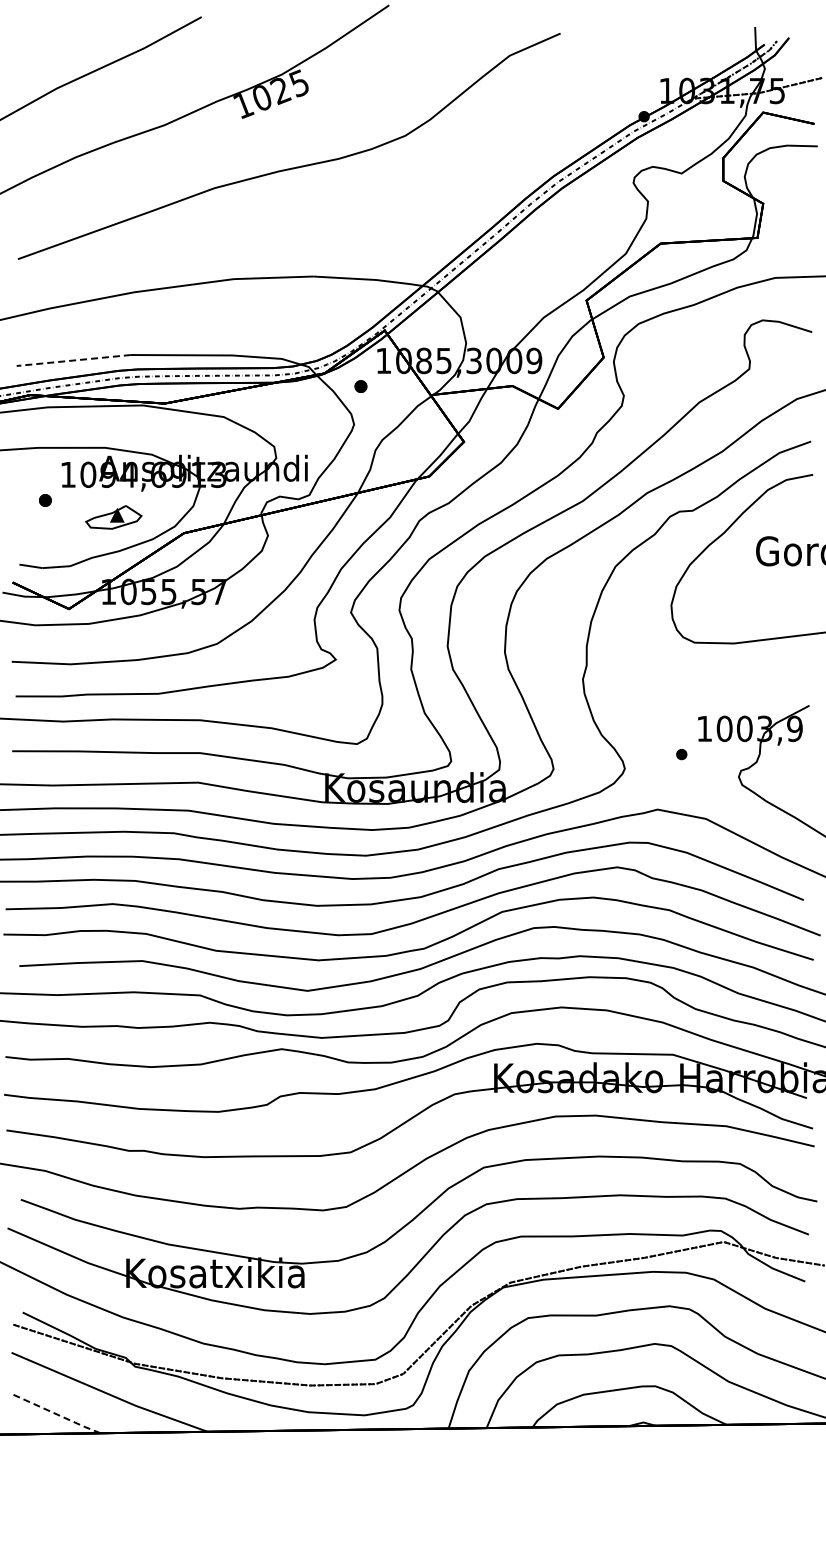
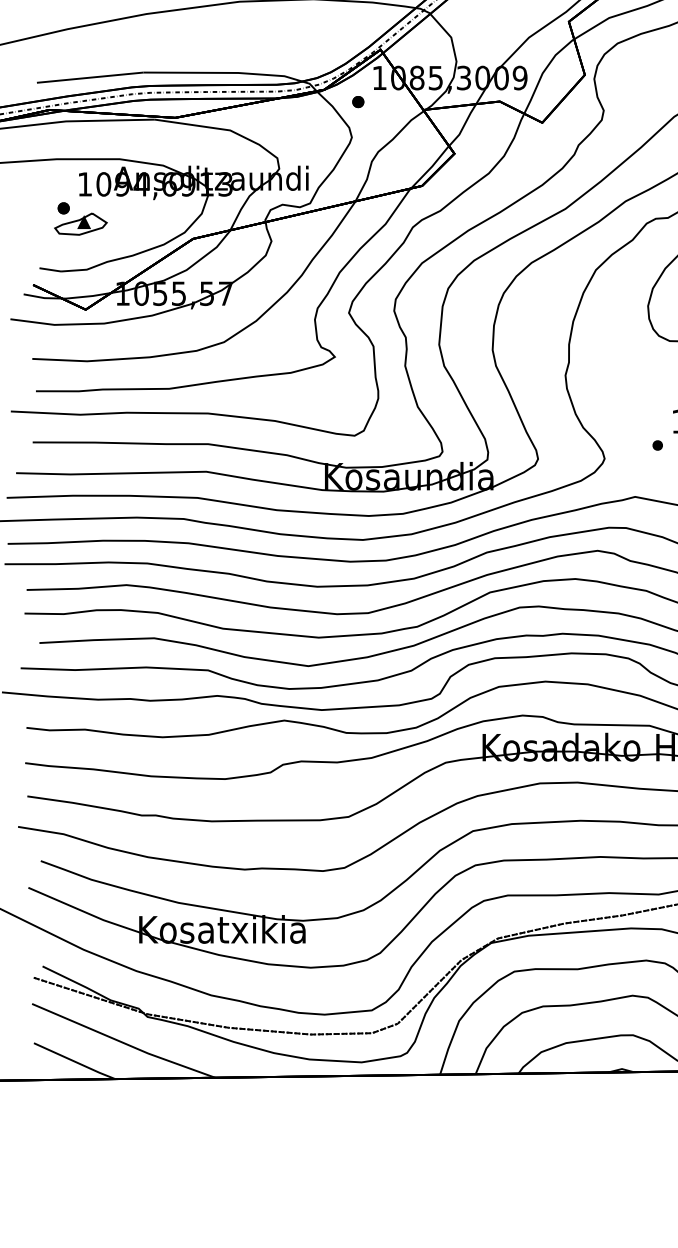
line: (73, 360) -> (89, 77), dashed -> solid
part: (113, 517) -> (80, 224), moved
line: (58, 1414) -> (75, 1061), dashed -> solid

